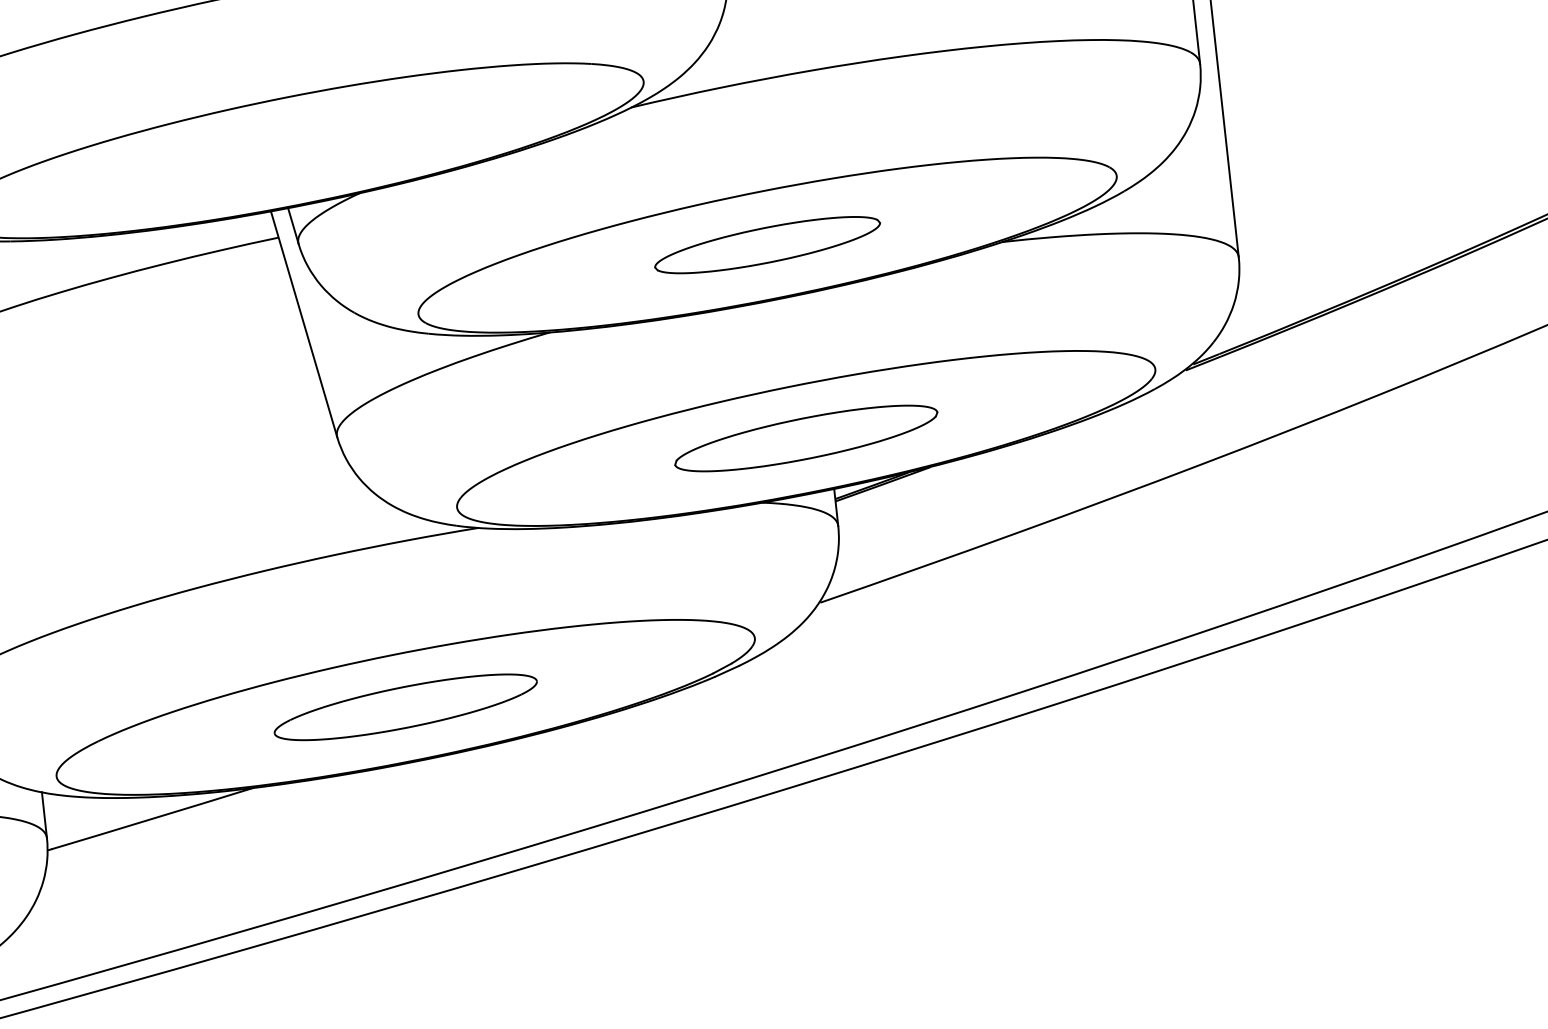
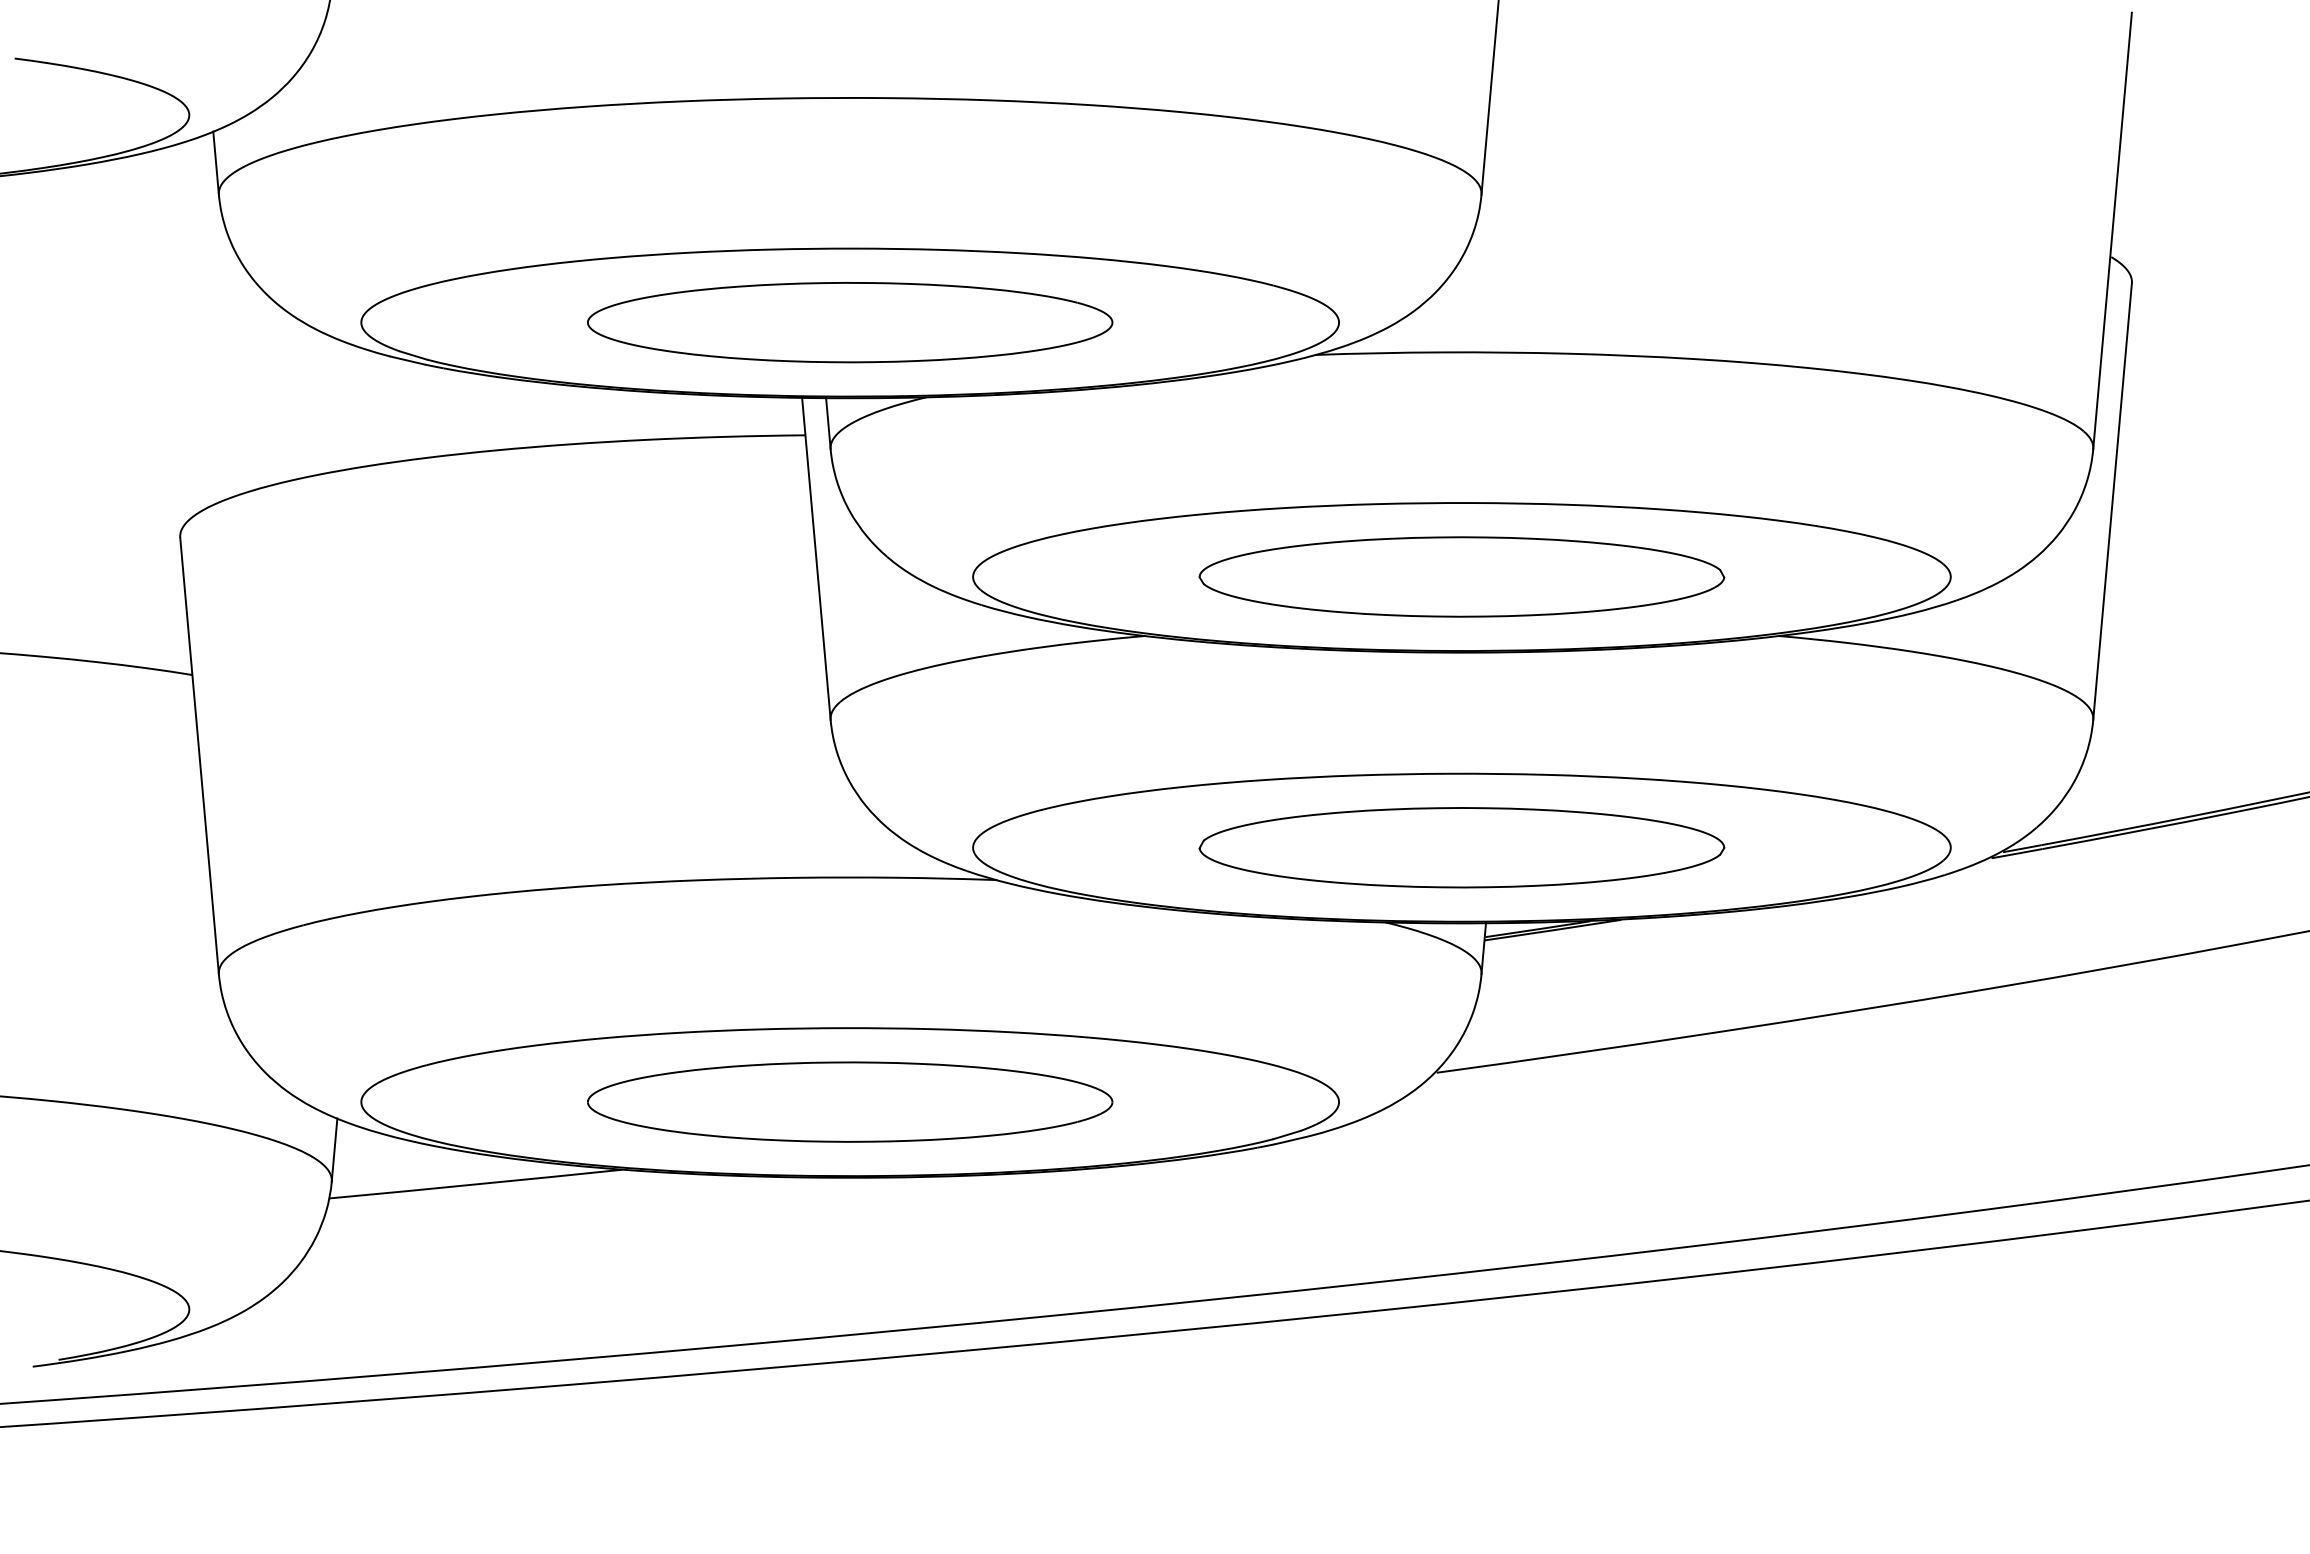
part: (294, 150) -> (850, 322), added
part: (767, 244) -> (1461, 576), size x1.67
part: (805, 438) -> (1461, 847), size x1.43
part: (405, 706) -> (850, 1101), size x1.43

